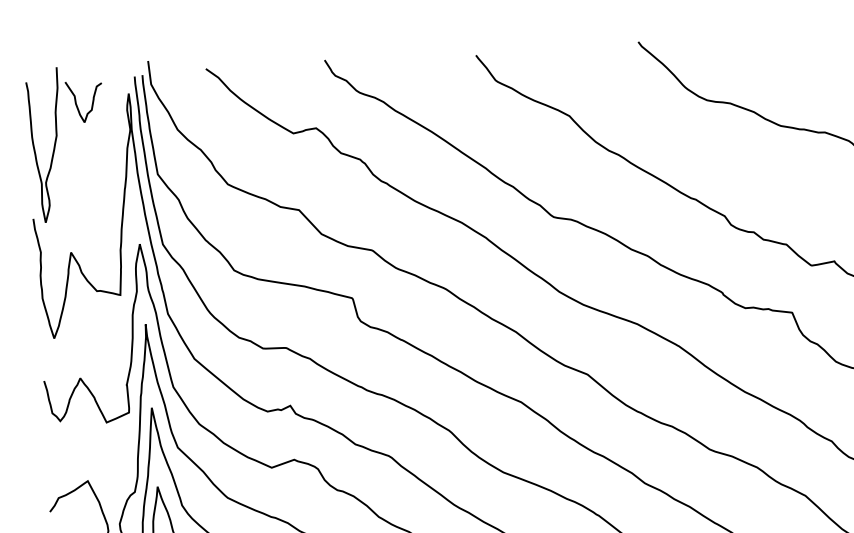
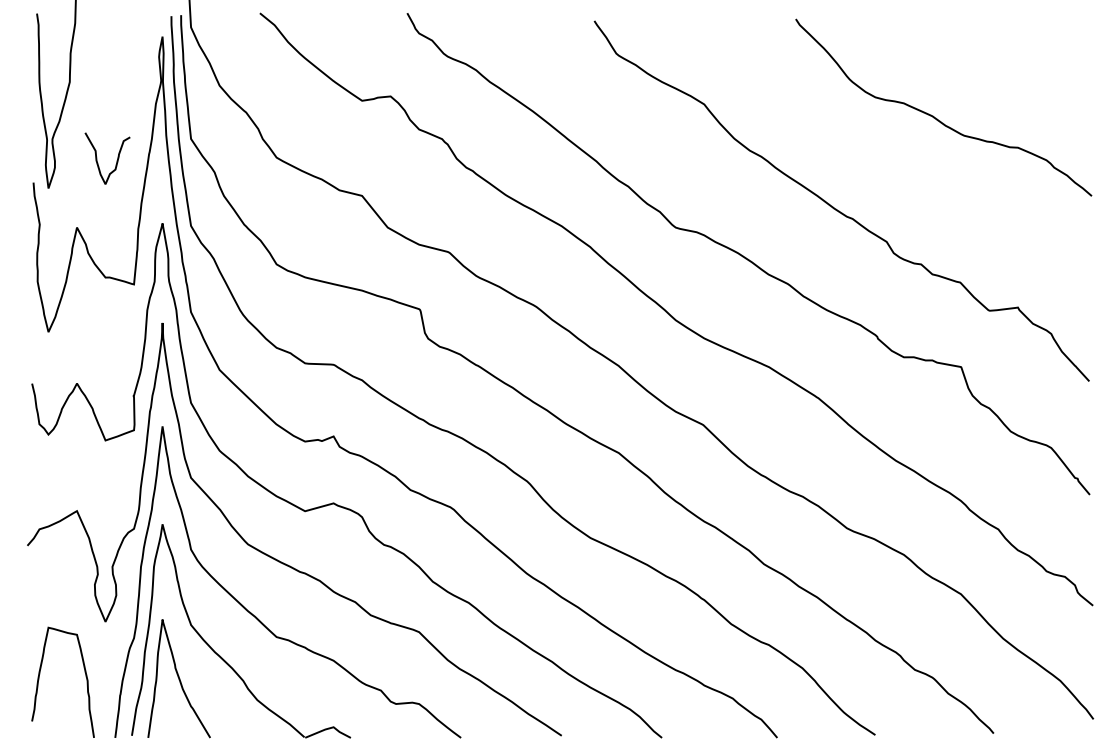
curve: (92, 102) -> (116, 160), moved

